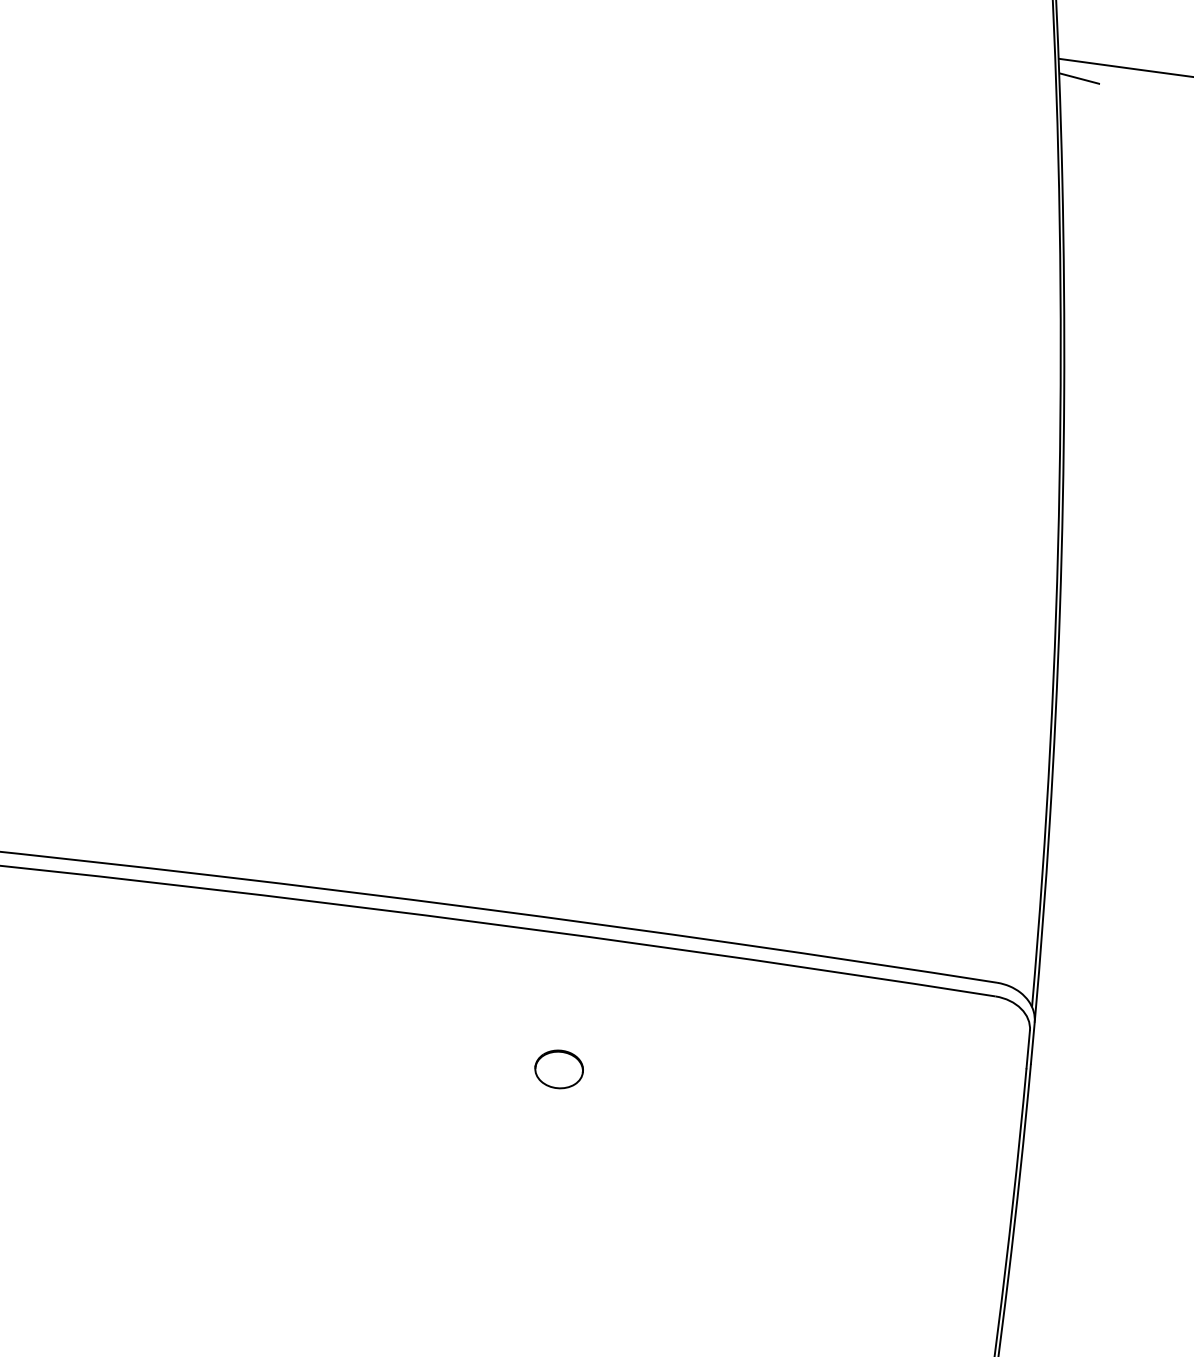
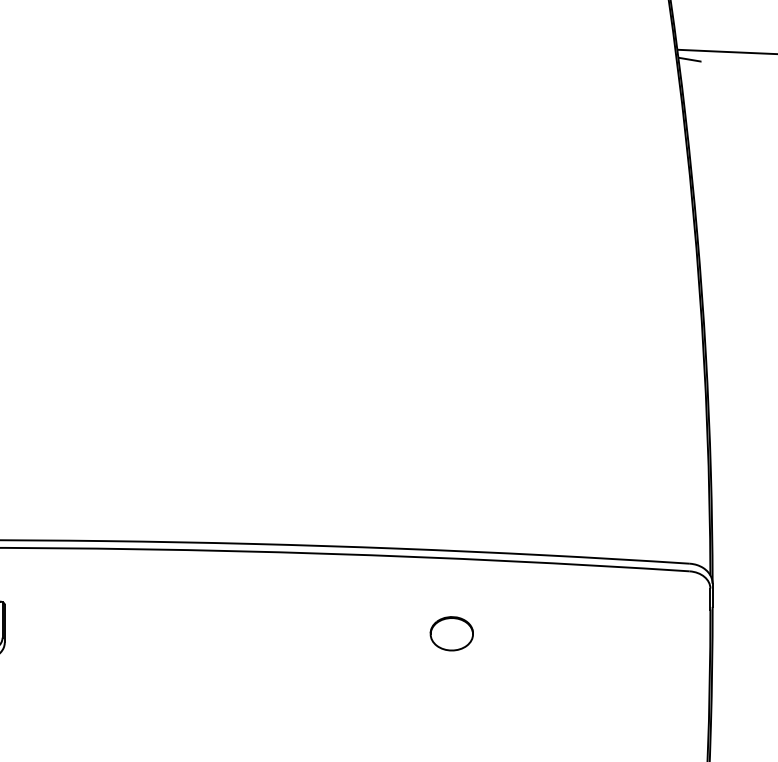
part: (559, 1069) -> (452, 633), size x1.6

